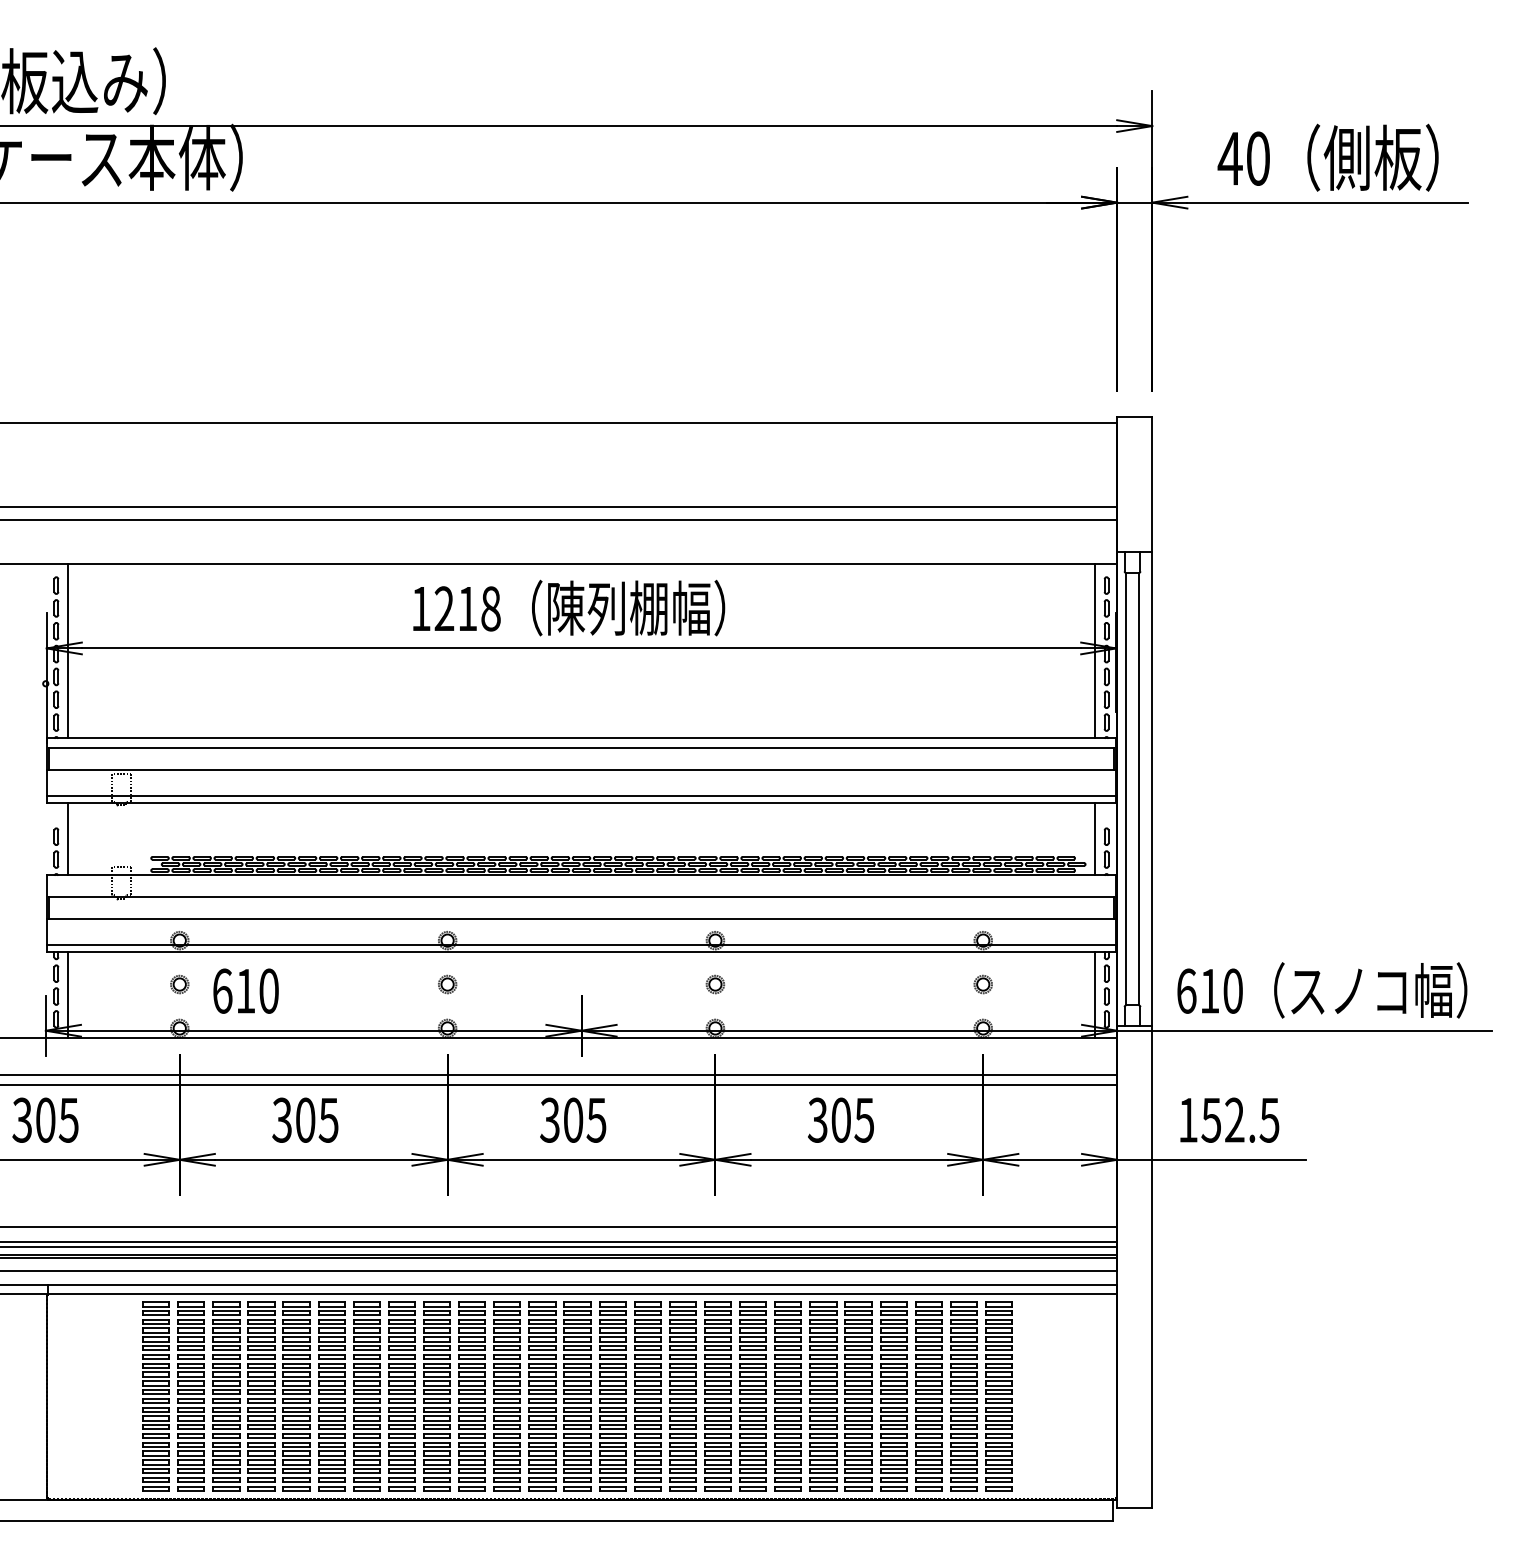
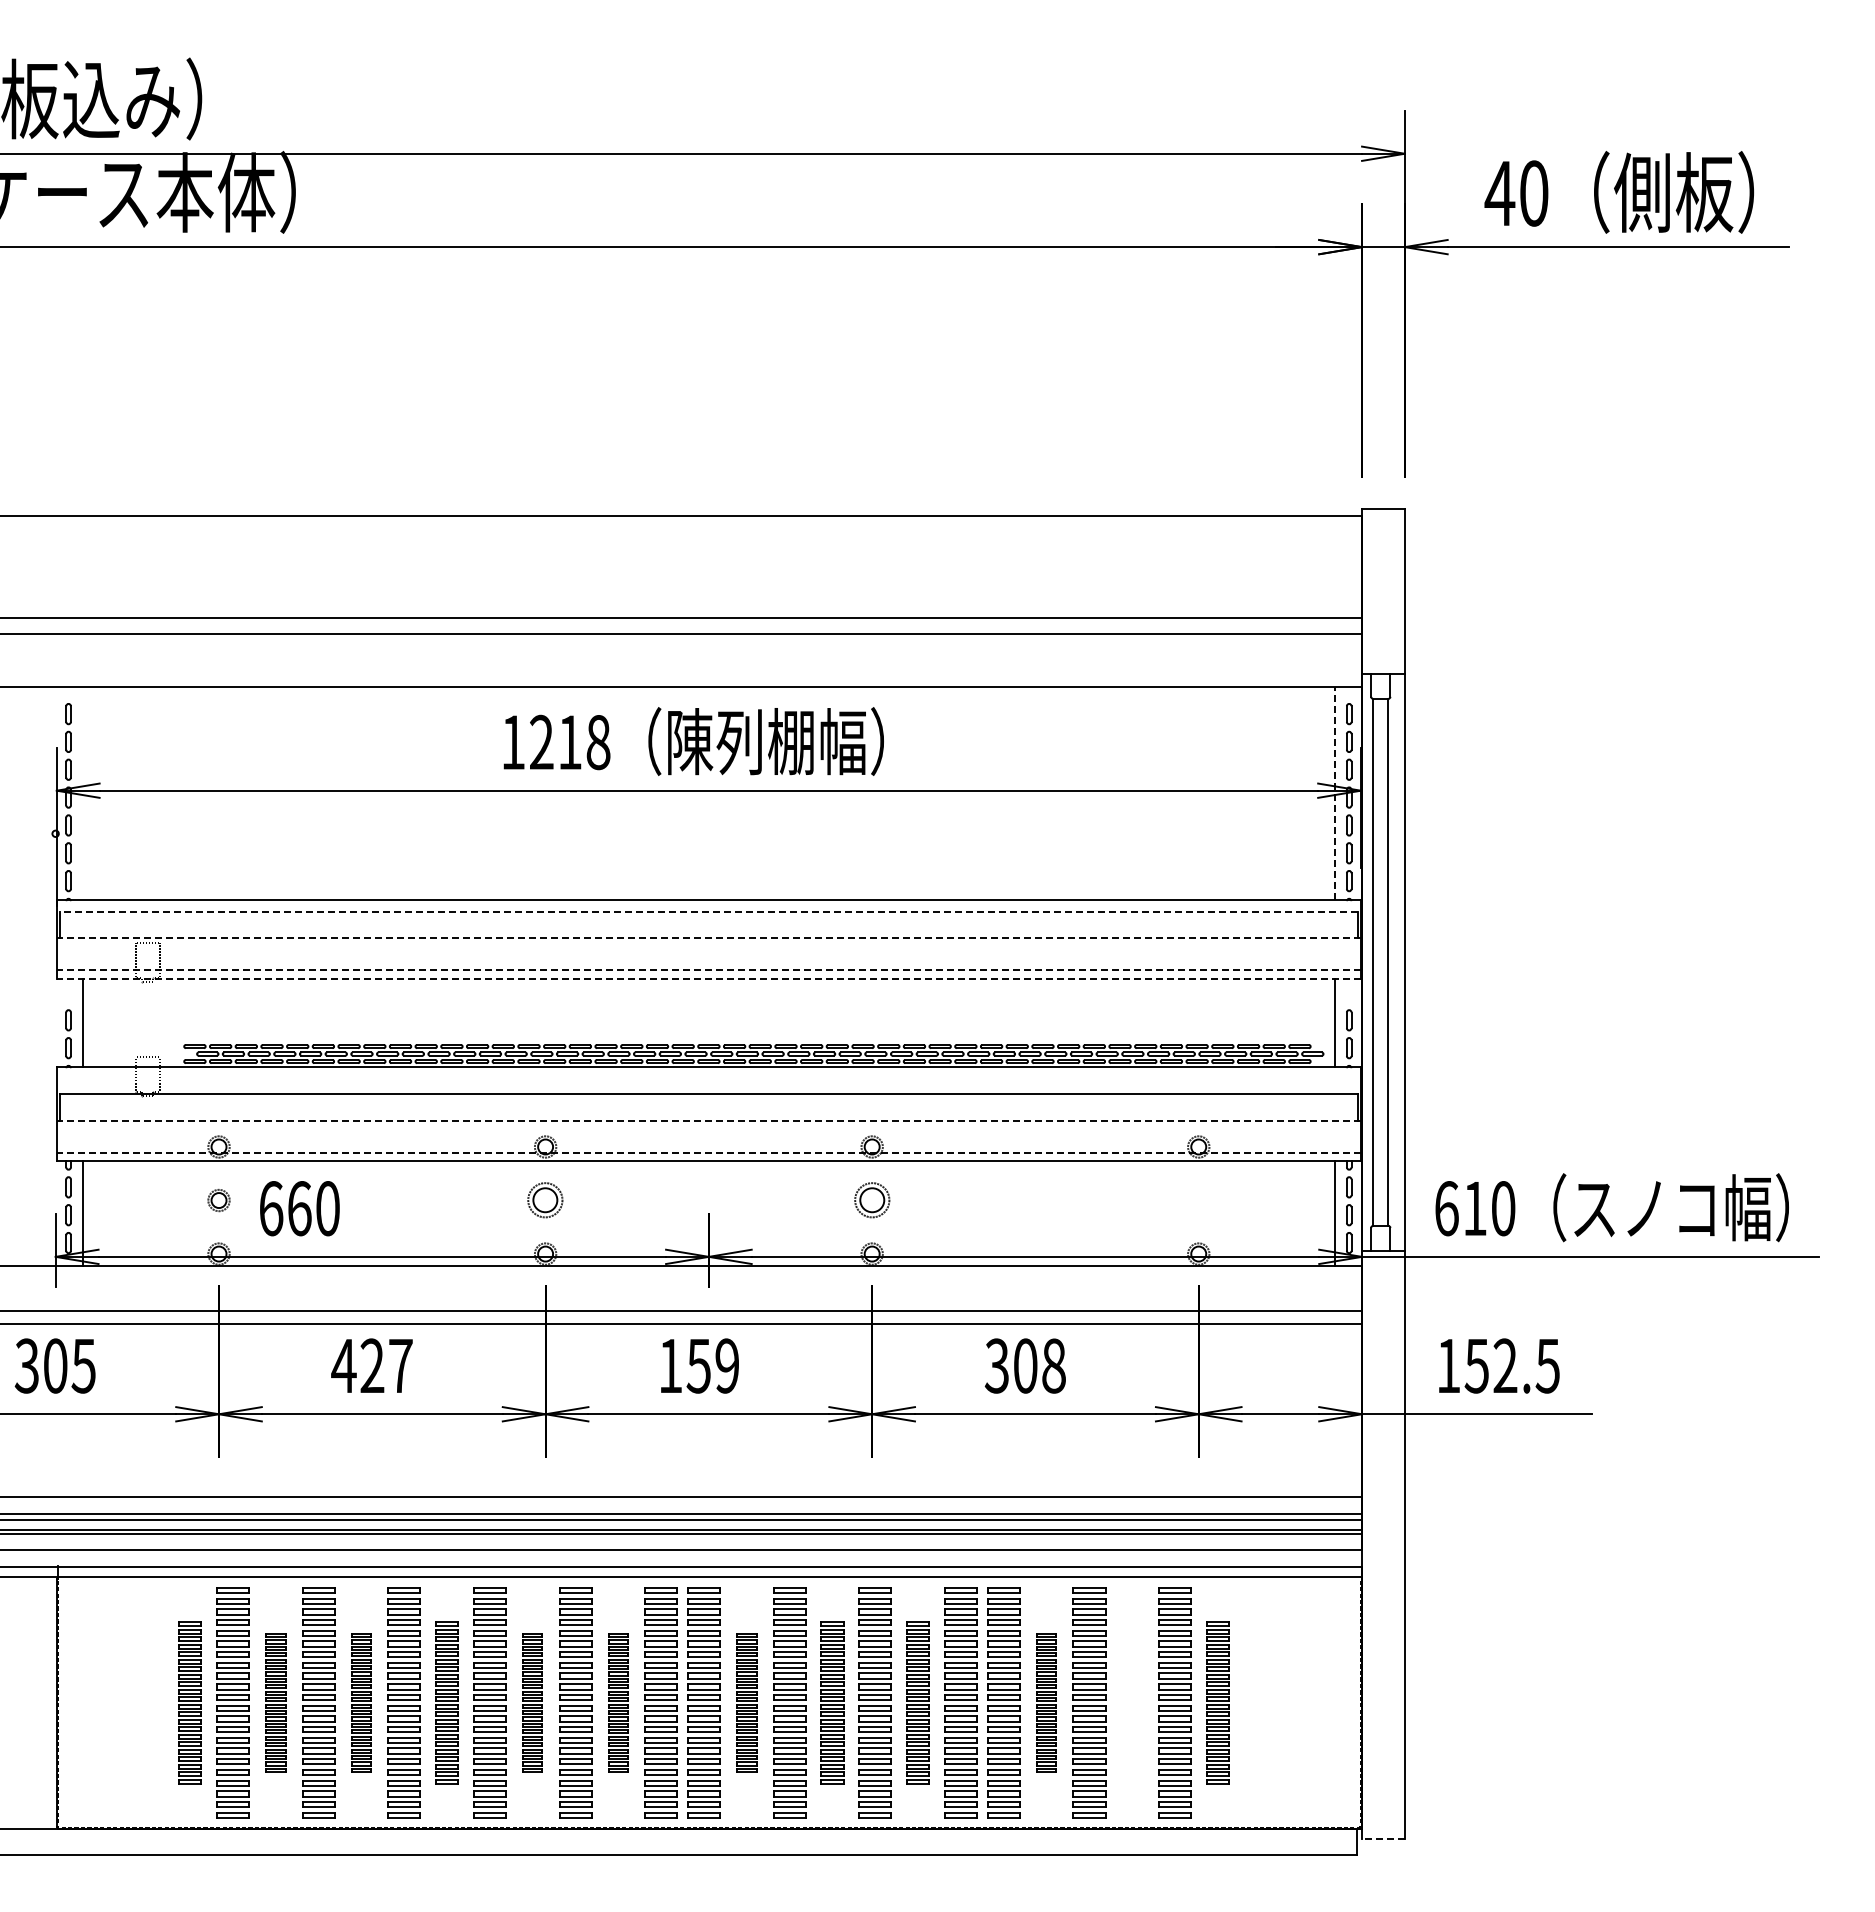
line: (67, 650) -> (82, 793), removed
line: (1095, 650) -> (1335, 793), solid -> dashed
line: (581, 747) -> (708, 911), solid -> dashed
line: (581, 769) -> (708, 938), solid -> dashed
line: (581, 795) -> (708, 970), solid -> dashed
line: (581, 802) -> (708, 978), solid -> dashed
line: (581, 918) -> (708, 1120), solid -> dashed
line: (581, 945) -> (708, 1152), solid -> dashed
part: (447, 984) -> (545, 1200), size x1.6
part: (714, 984) -> (871, 1200), size x1.6
part: (983, 984) -> (1198, 1200), removed
text: (245, 991) -> (299, 1208), 610 -> 660
text: (304, 1119) -> (371, 1365), 305 -> 427
text: (572, 1119) -> (698, 1365), 305 -> 159
text: (864, 1119) -> (1053, 1365), 305 -> 308
part: (155, 1396) -> (189, 1702), size x0.7
part: (226, 1396) -> (275, 1702), size x0.6
part: (296, 1396) -> (361, 1702), size x0.6
part: (366, 1396) -> (446, 1702), size x0.7
part: (436, 1396) -> (532, 1702), size x0.6
part: (506, 1396) -> (617, 1702), size x0.6
part: (612, 1396) -> (746, 1702), size x0.6
part: (682, 1396) -> (832, 1702), size x0.7
part: (752, 1396) -> (917, 1702), size x0.7
part: (858, 1396) -> (1046, 1702), size x0.6
part: (928, 1396) -> (1131, 1702), removed
part: (998, 1396) -> (1217, 1702), size x0.7
line: (1133, 1507) -> (1382, 1838), solid -> dashed

